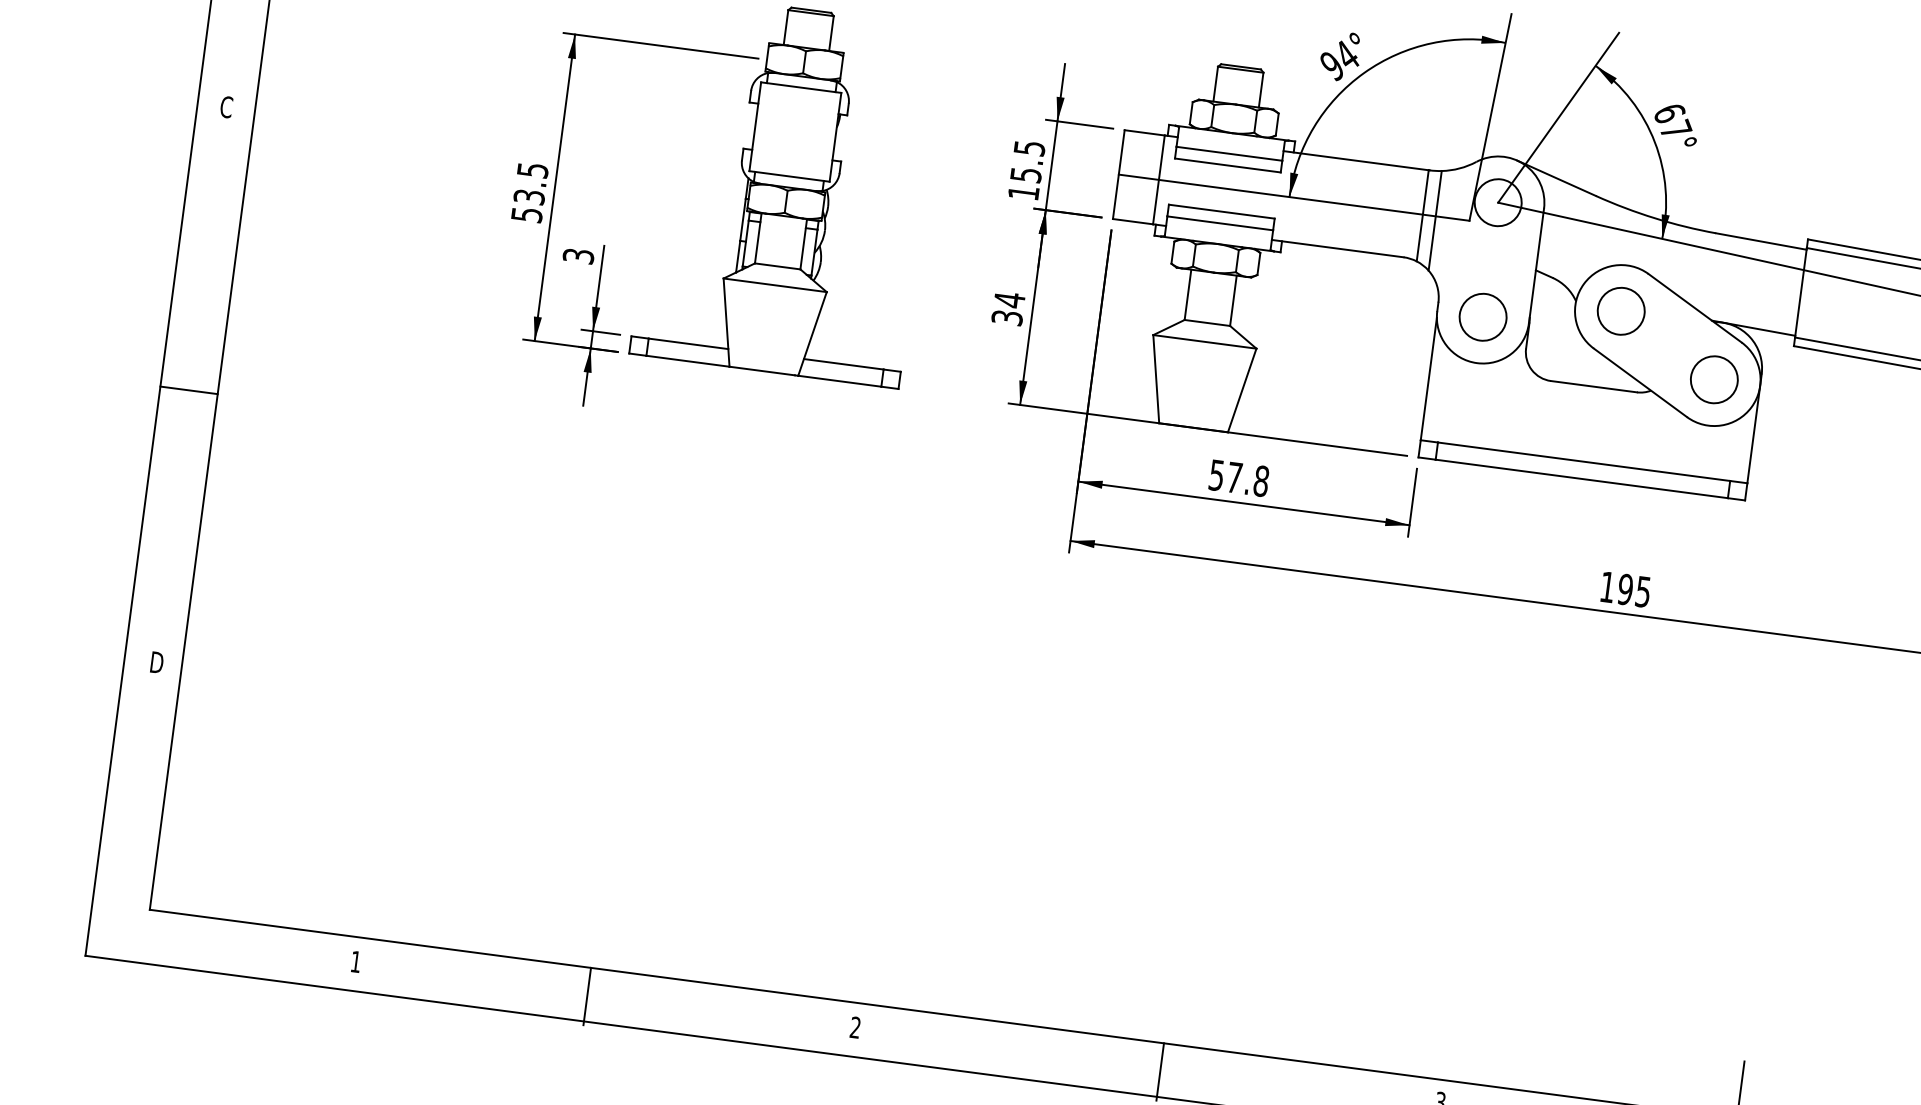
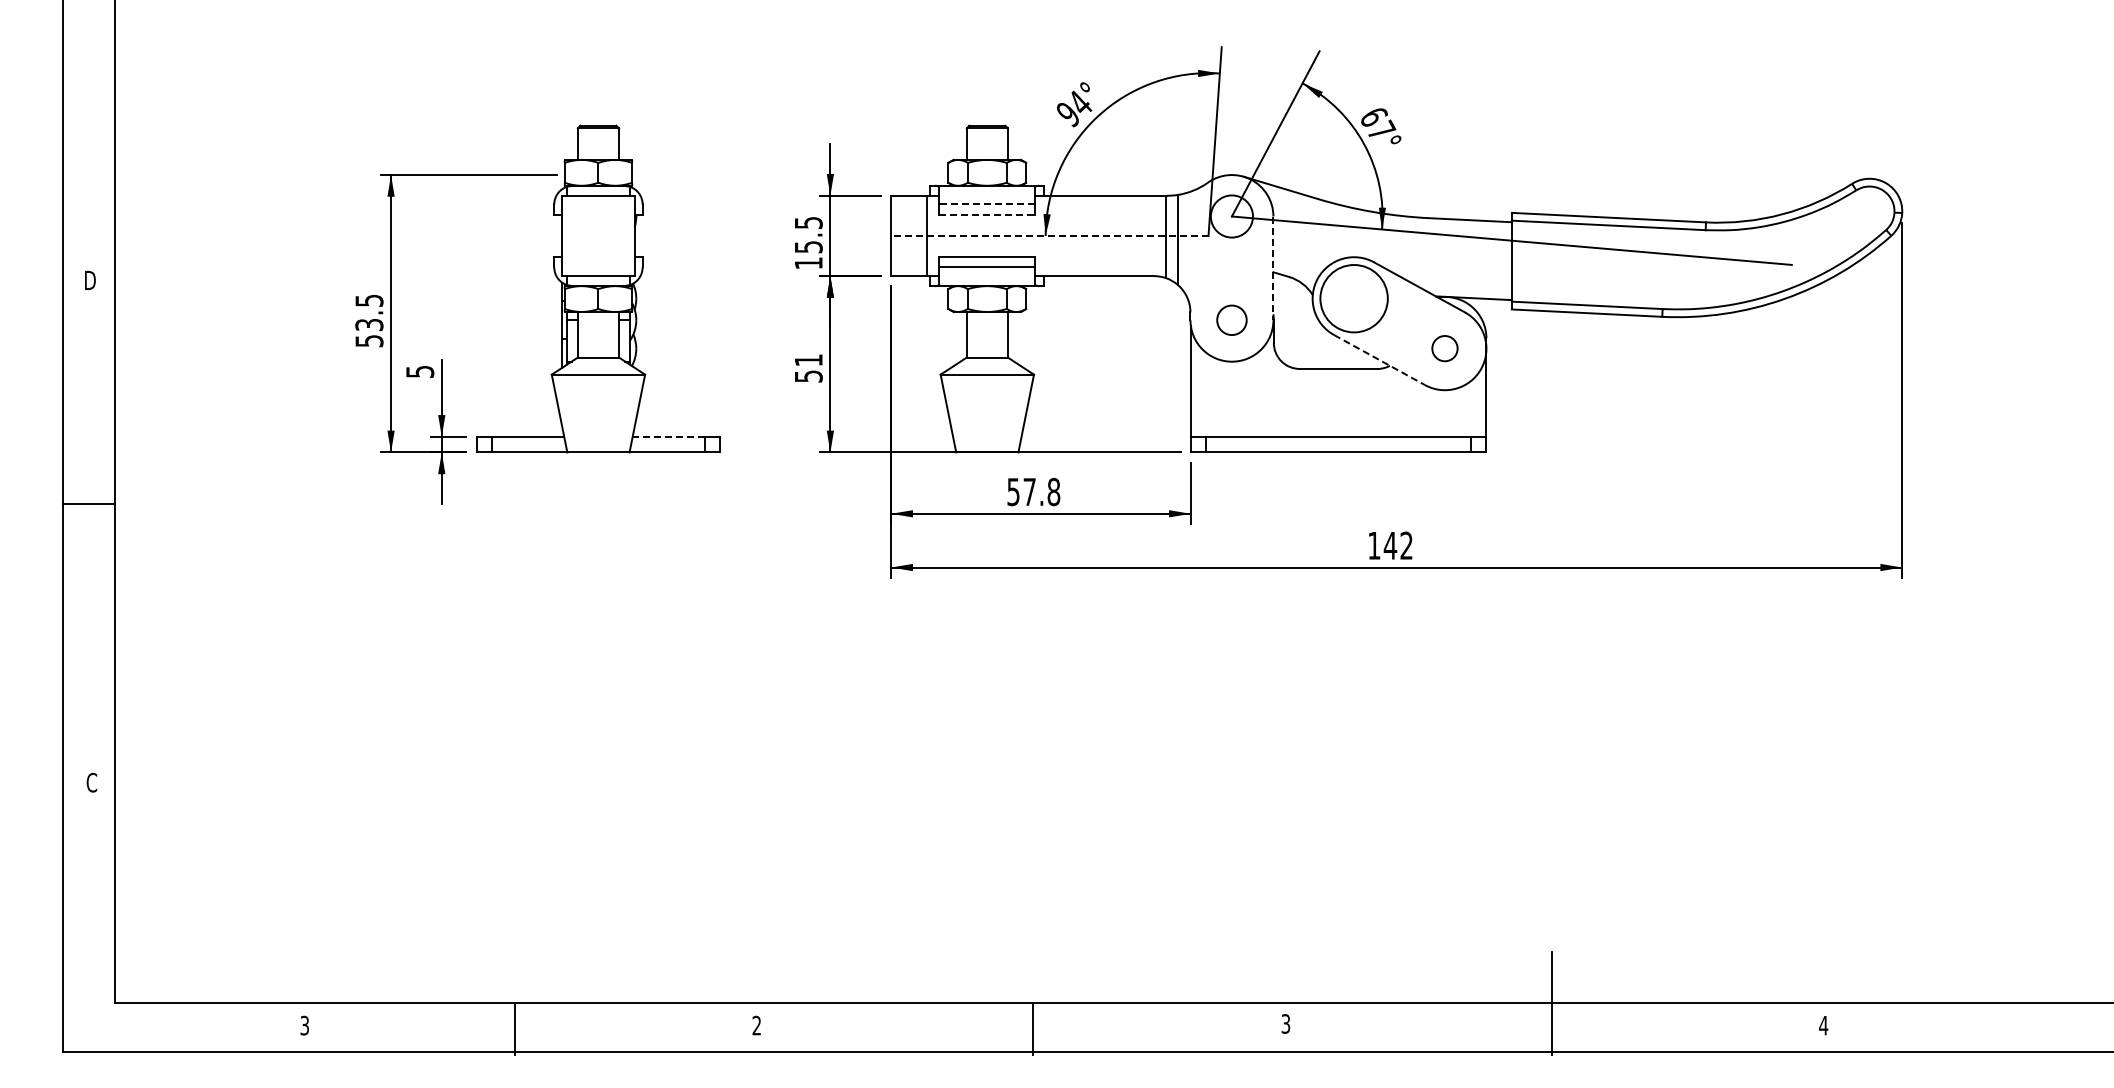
text: (226, 107) -> (89, 280), C -> D
line: (1229, 153) -> (987, 204), solid -> dashed
line: (1228, 166) -> (987, 215), solid -> dashed
line: (1293, 197) -> (1049, 235), solid -> dashed
text: (577, 255) -> (419, 371), 3 -> 5
line: (1536, 266) -> (1273, 268), solid -> dashed
text: (1008, 307) -> (808, 367), 34 -> 51
circle: (1621, 311) -> (1354, 298), size x1.6
circle: (1482, 317) -> (1231, 320), size x0.7
line: (843, 363) -> (668, 436), solid -> dashed
circle: (1713, 379) -> (1444, 348), size x0.6
line: (1640, 383) -> (1379, 360), solid -> dashed
line: (189, 390) -> (89, 503), moved
text: (1633, 590) -> (1397, 545), 195 -> 142
text: (156, 662) -> (92, 782), D -> C
text: (355, 961) -> (304, 1025), 1 -> 3

